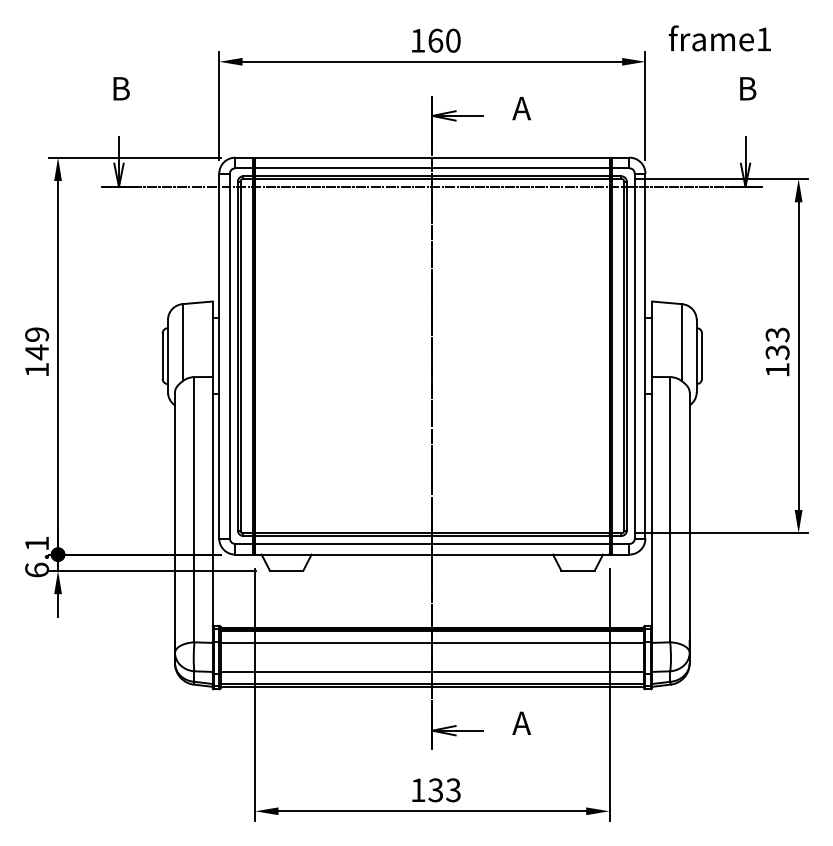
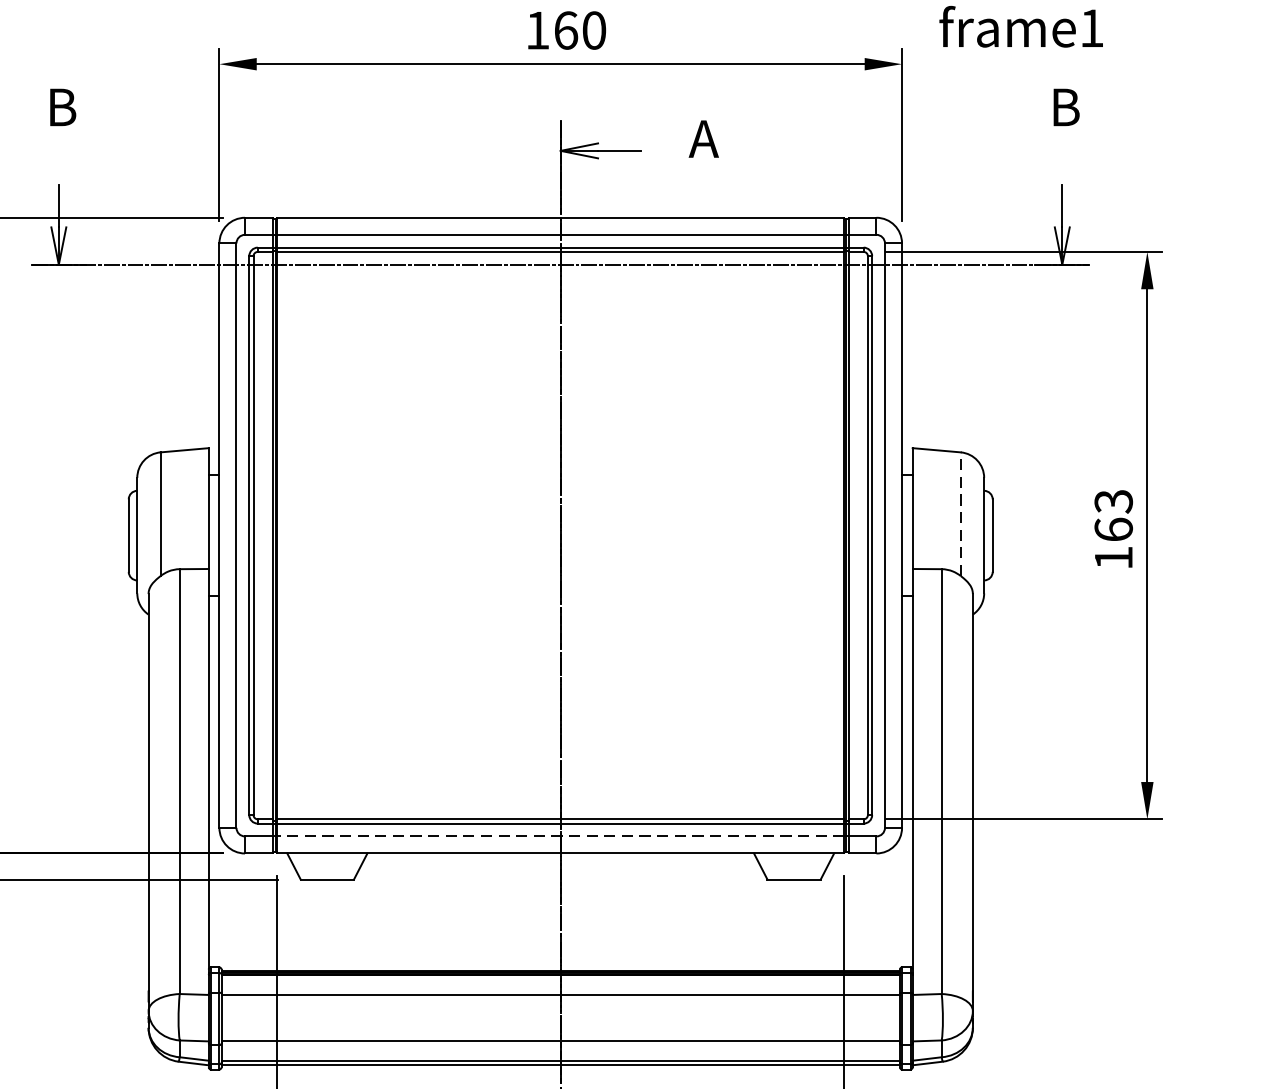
line: (682, 342) -> (961, 513), solid -> dashed
text: (777, 352) -> (1113, 529), 133 -> 163
line: (431, 543) -> (559, 835), solid -> dashed

